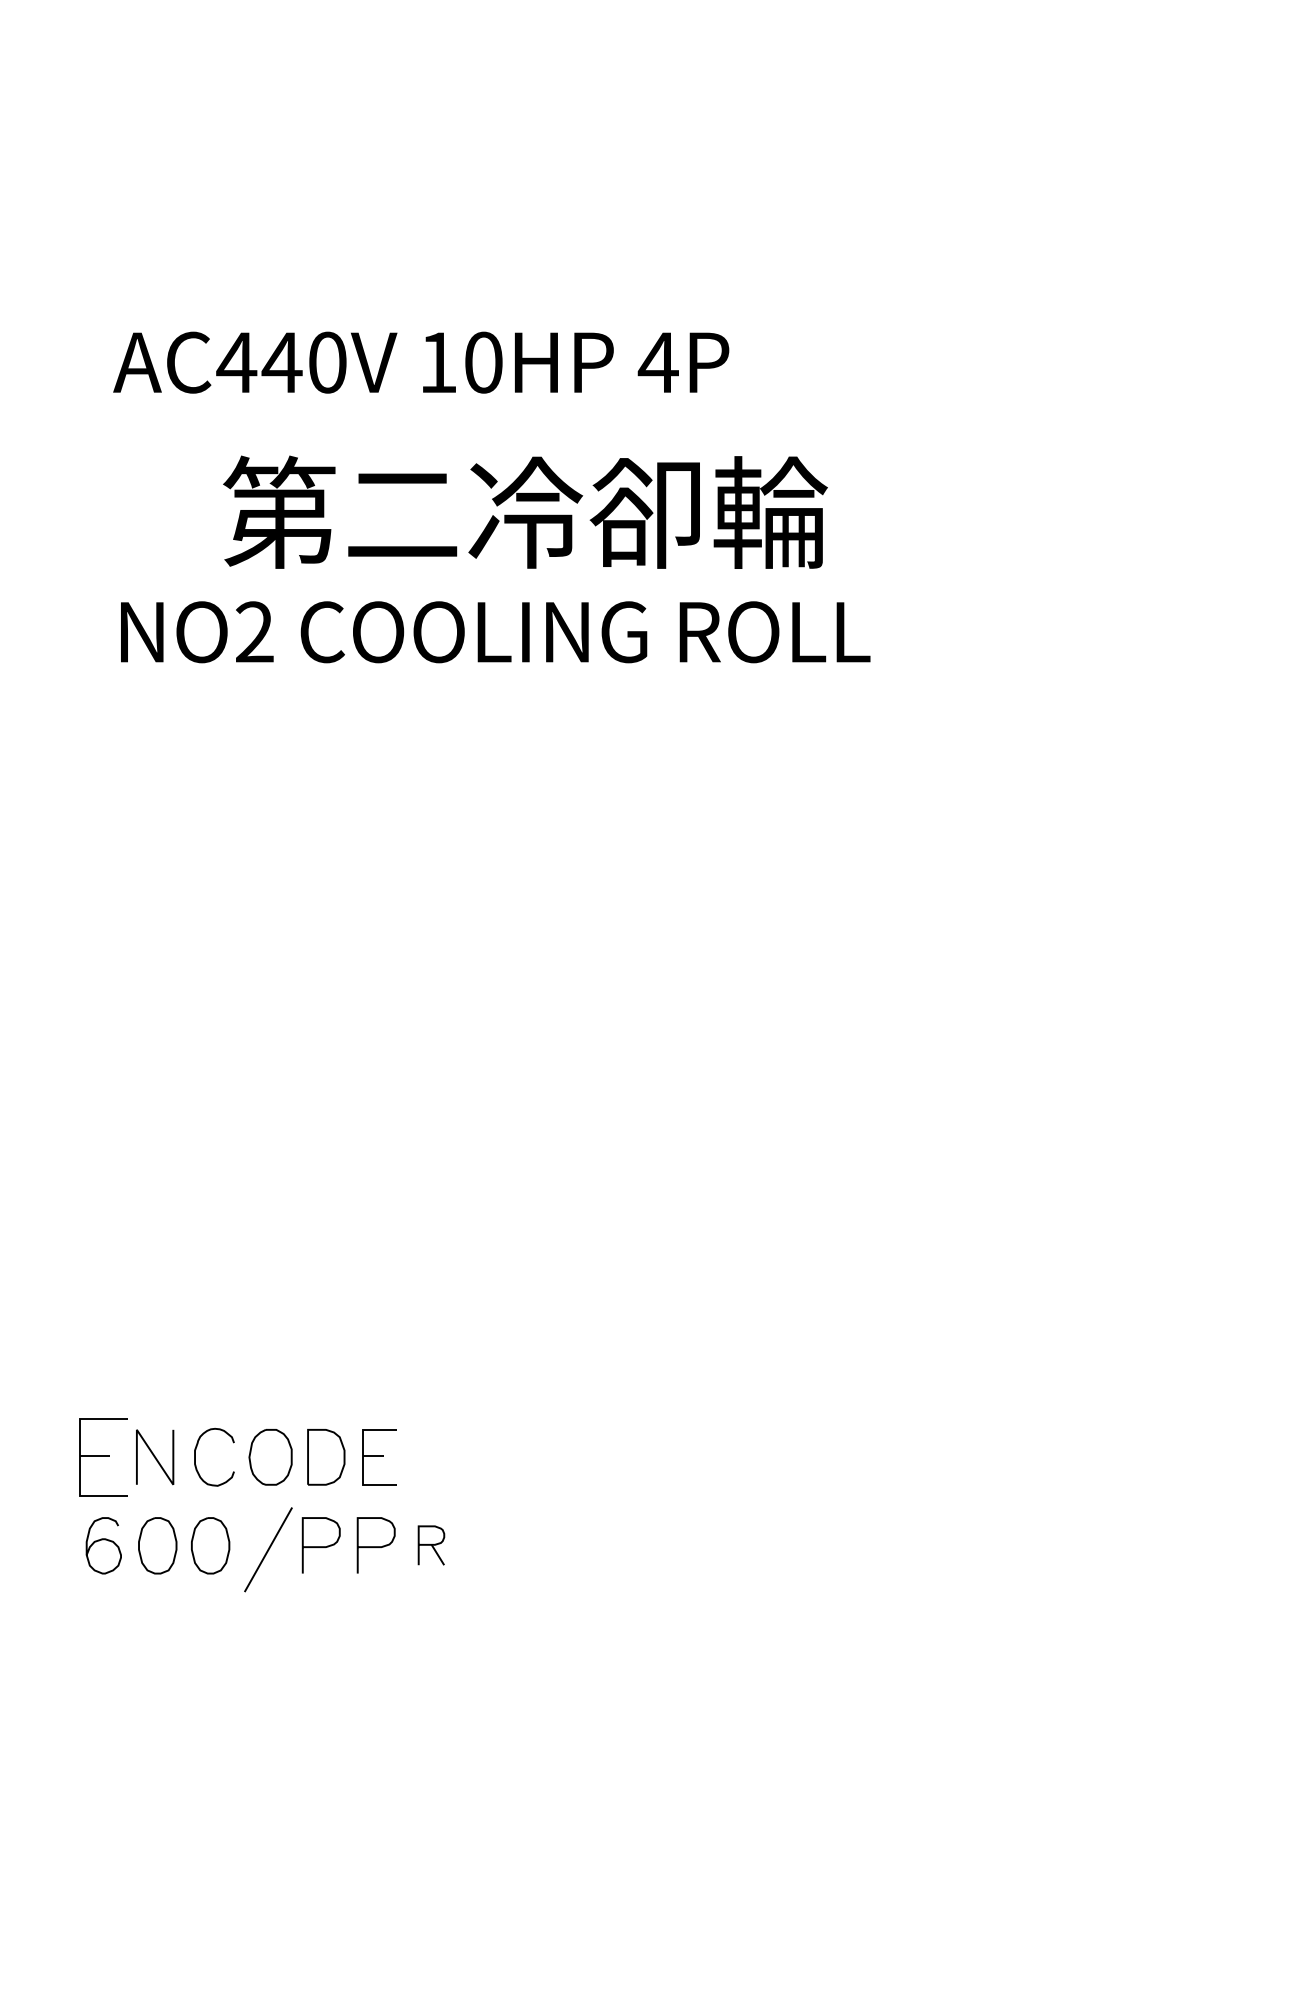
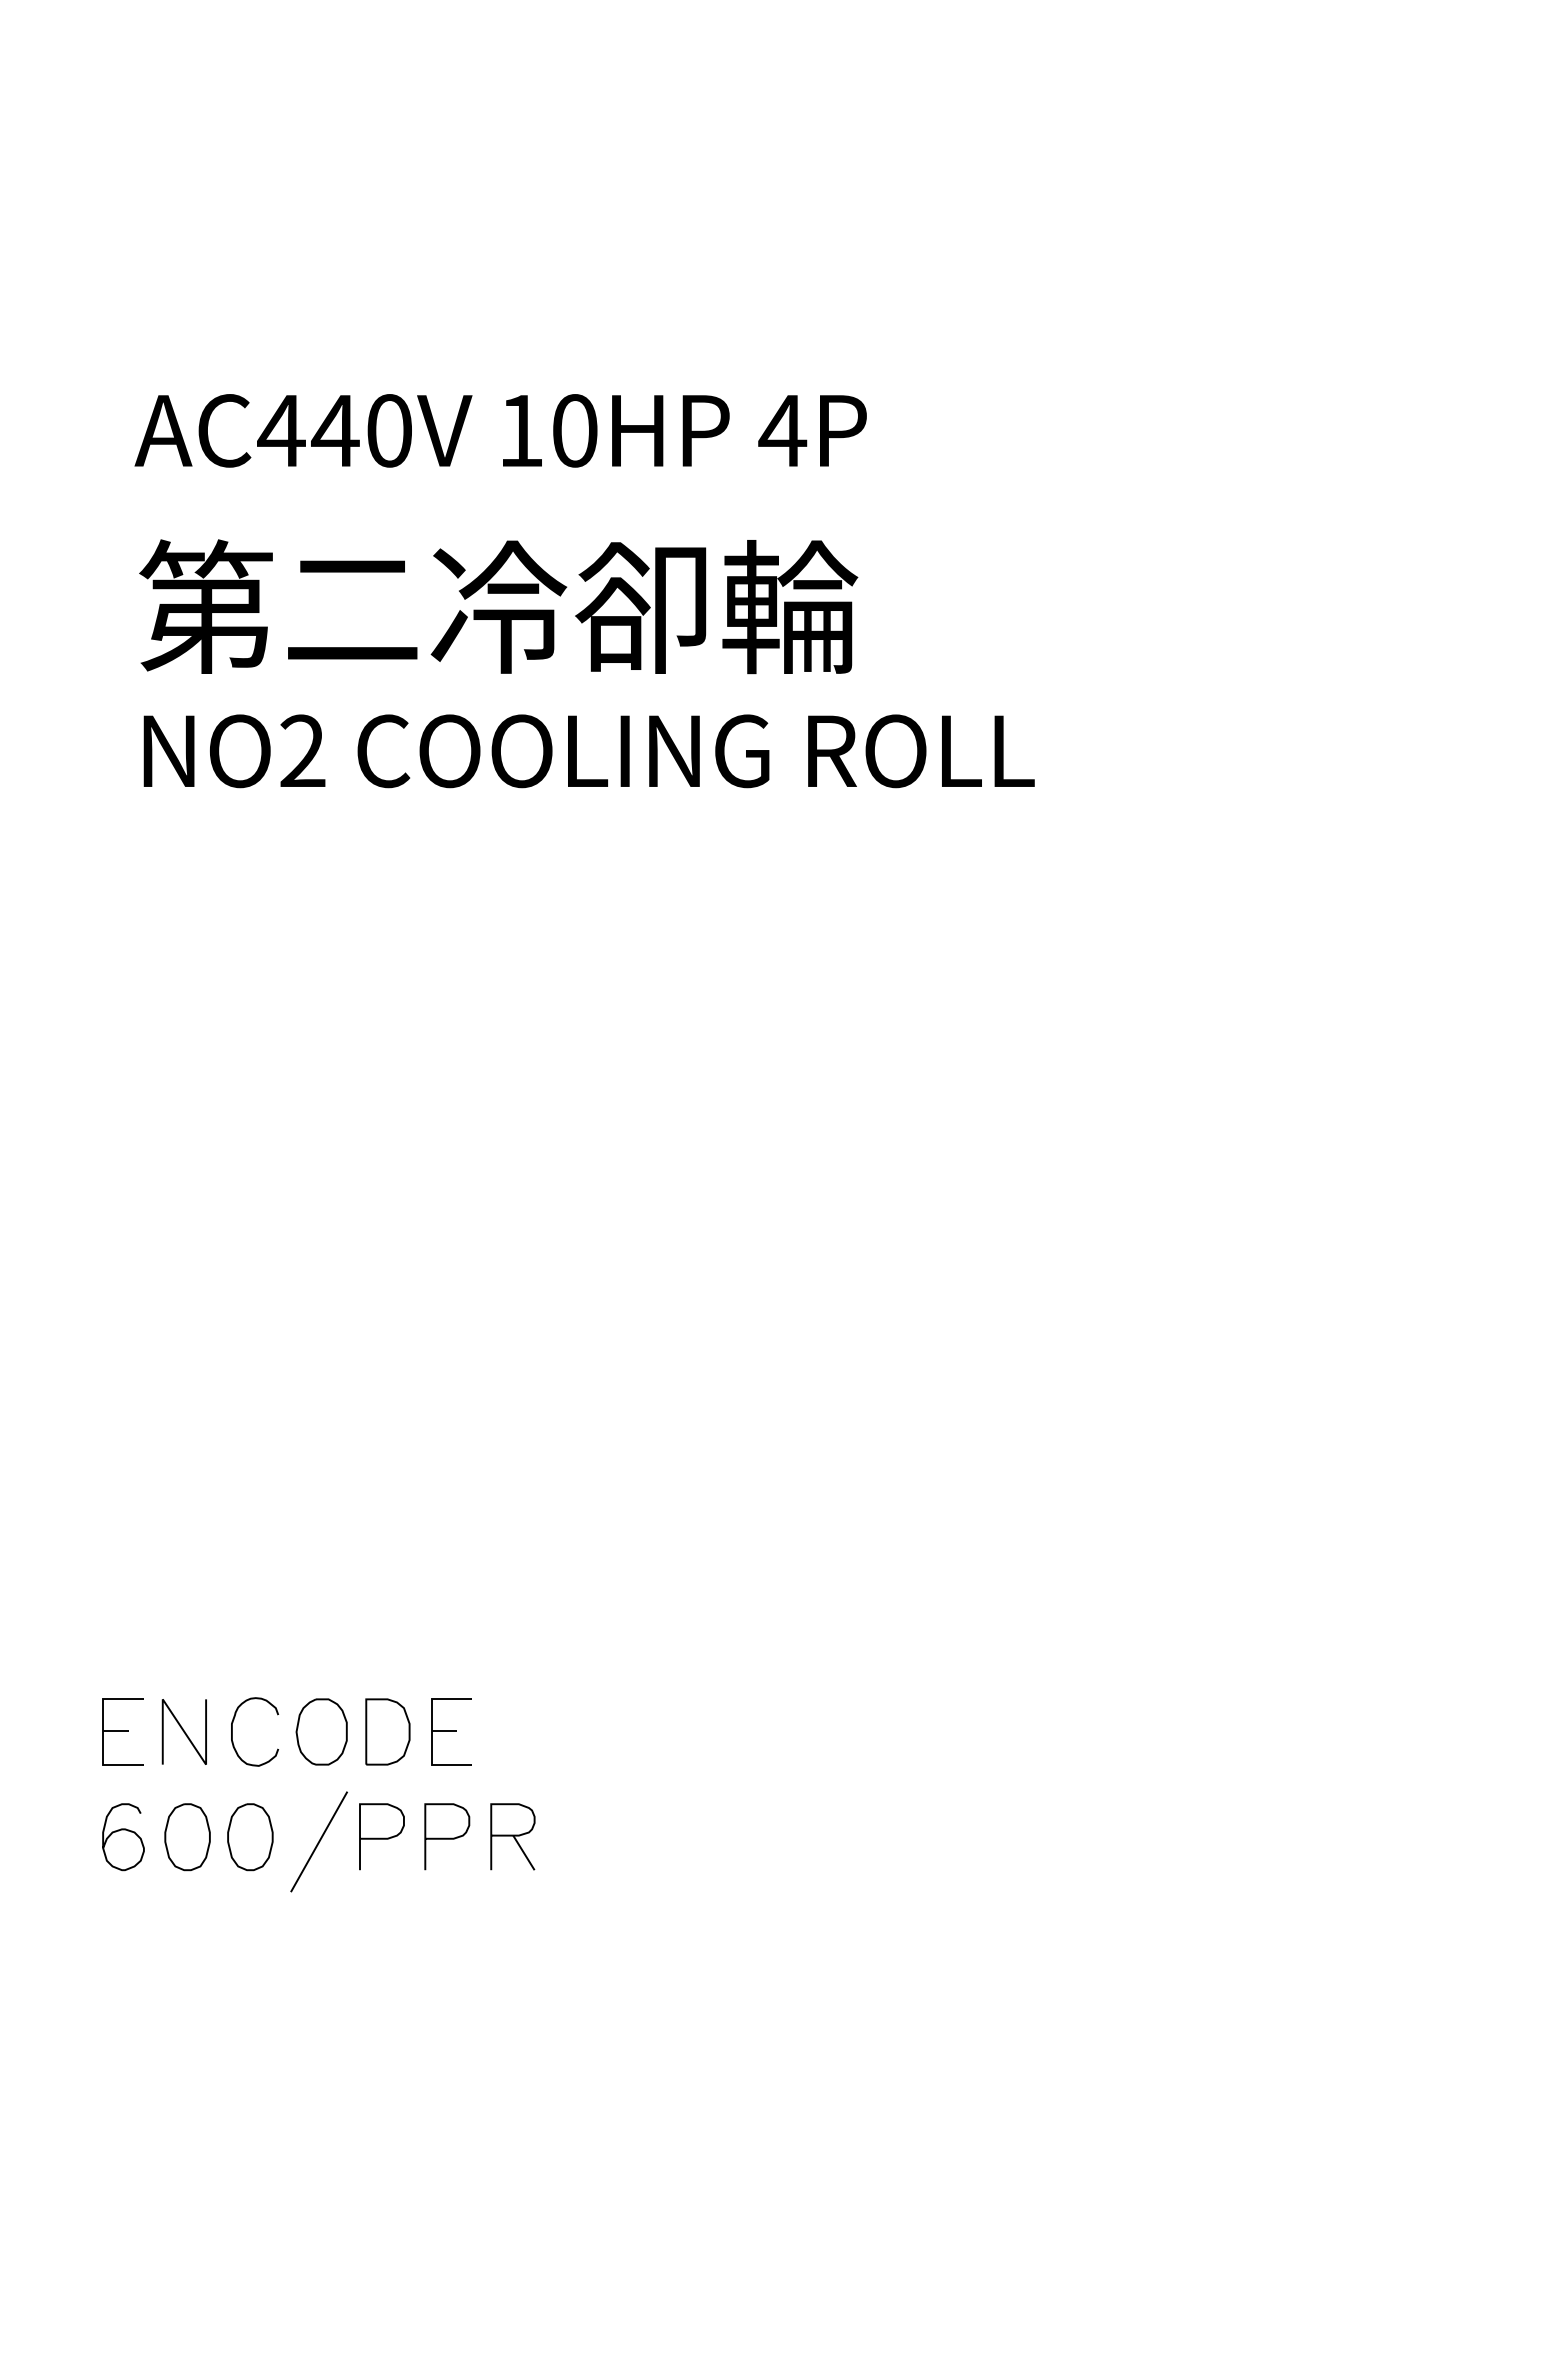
text: (525, 512) -> (498, 606), moved
part: (102, 1456) -> (122, 1731), size x0.71
part: (431, 1545) -> (512, 1836), size x1.43

